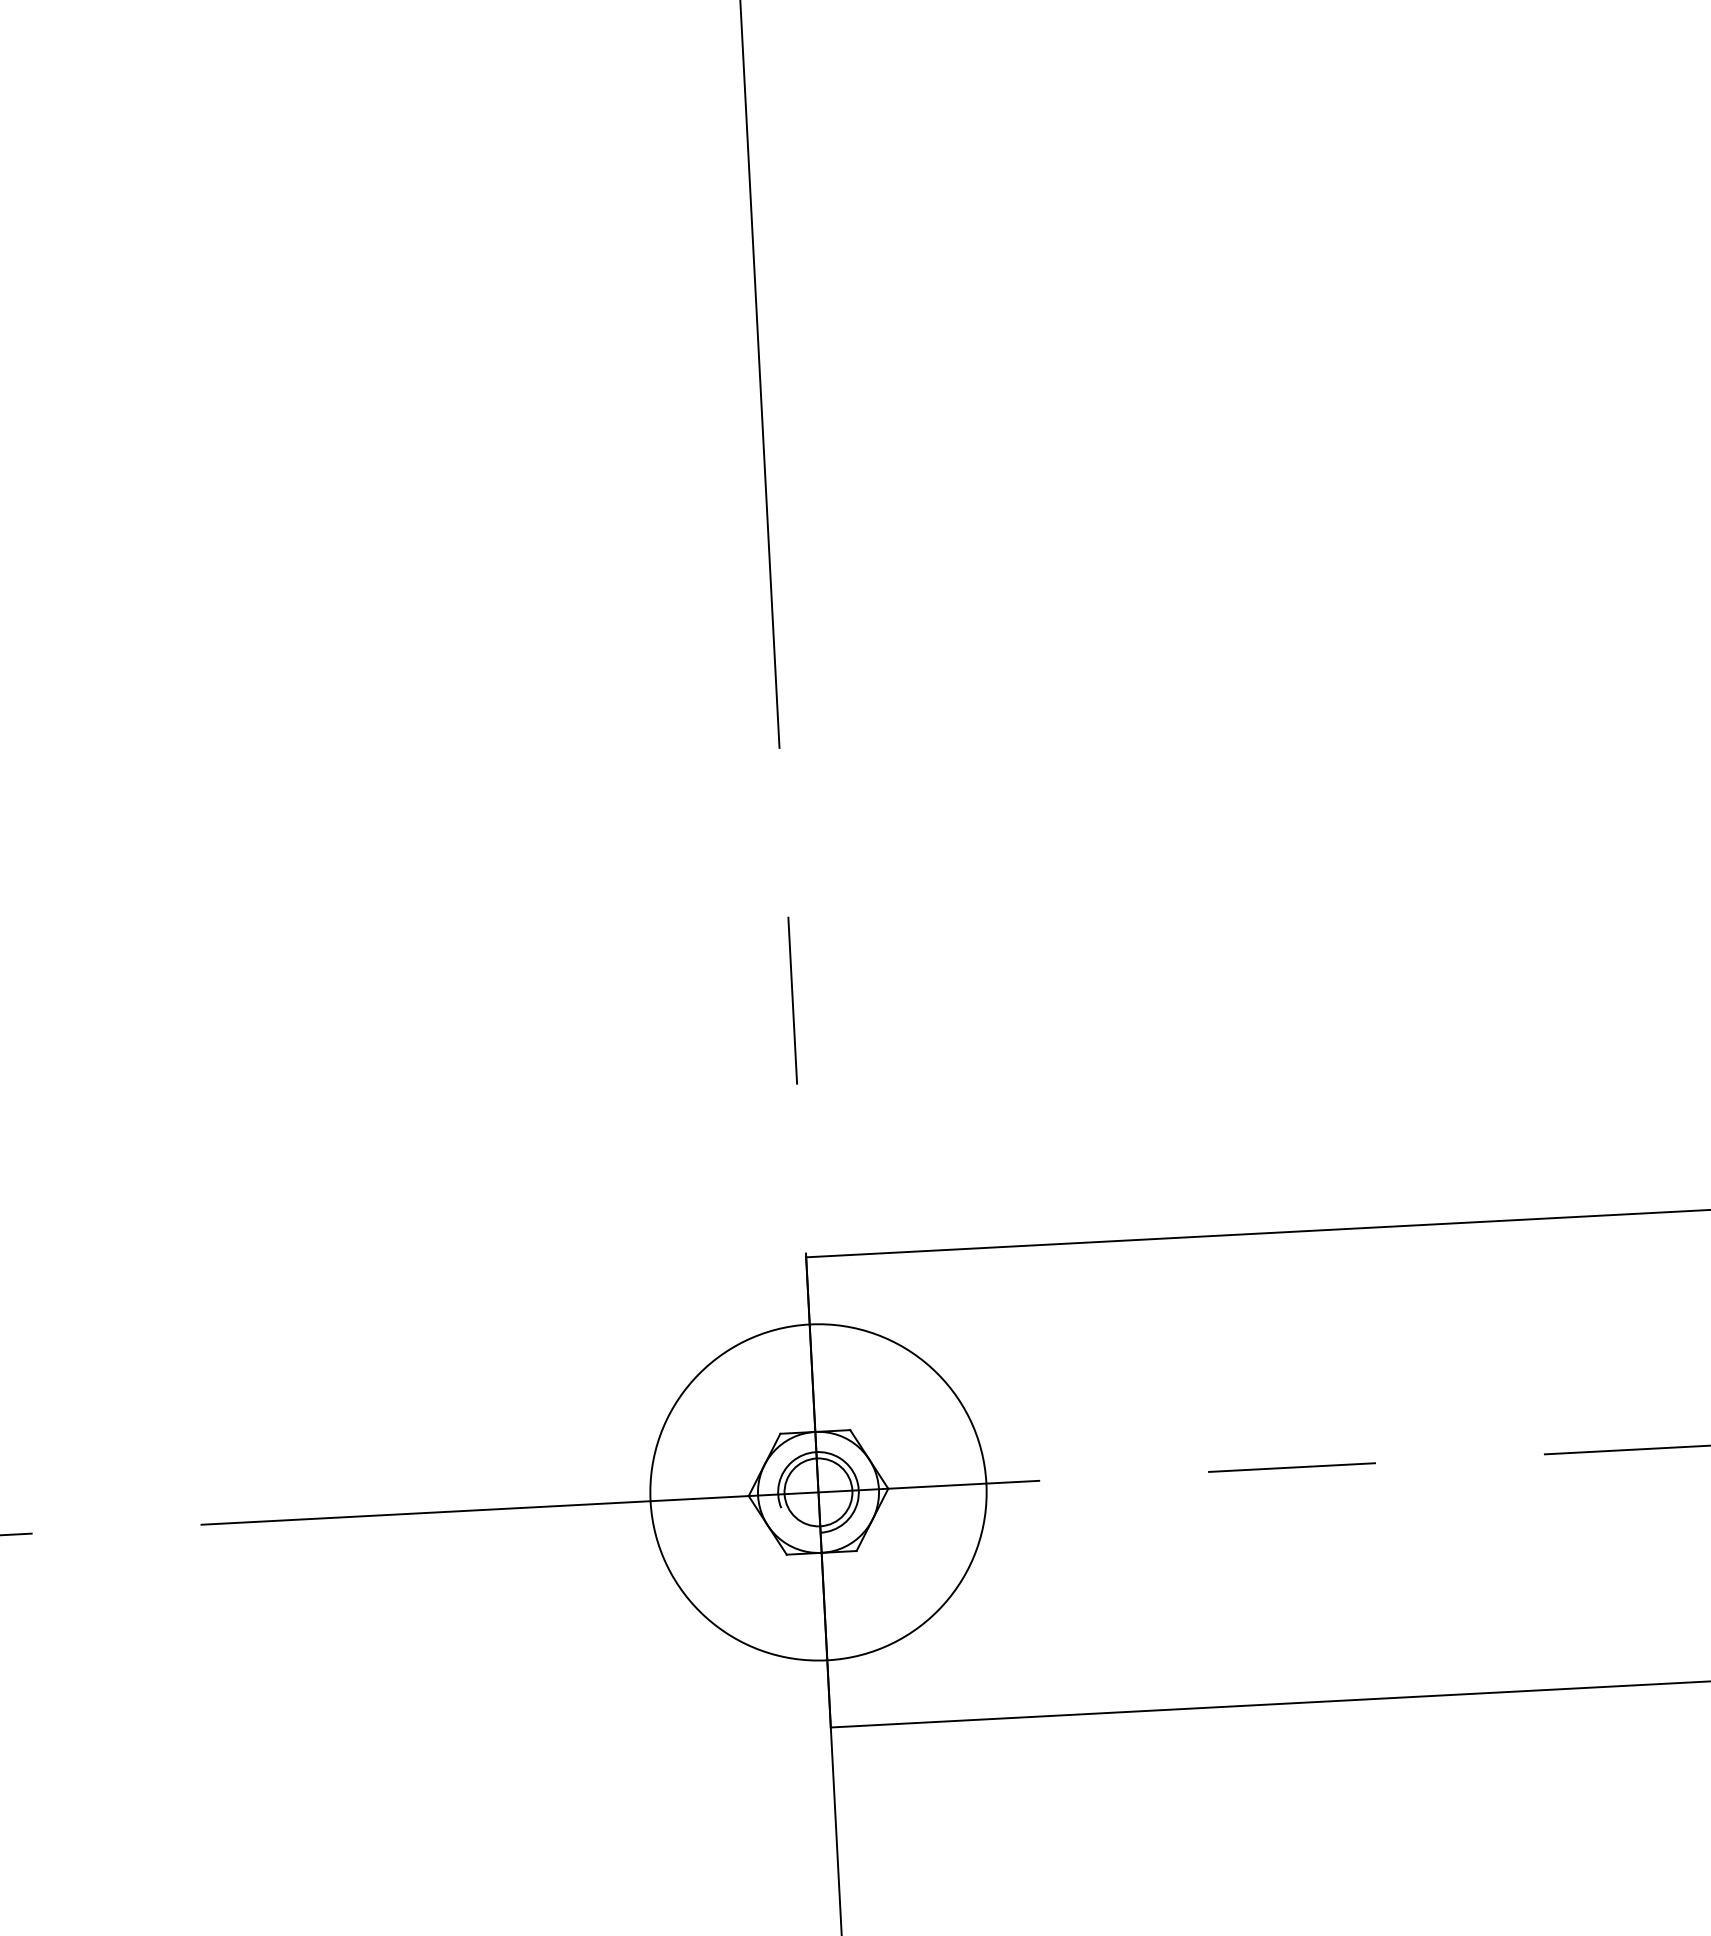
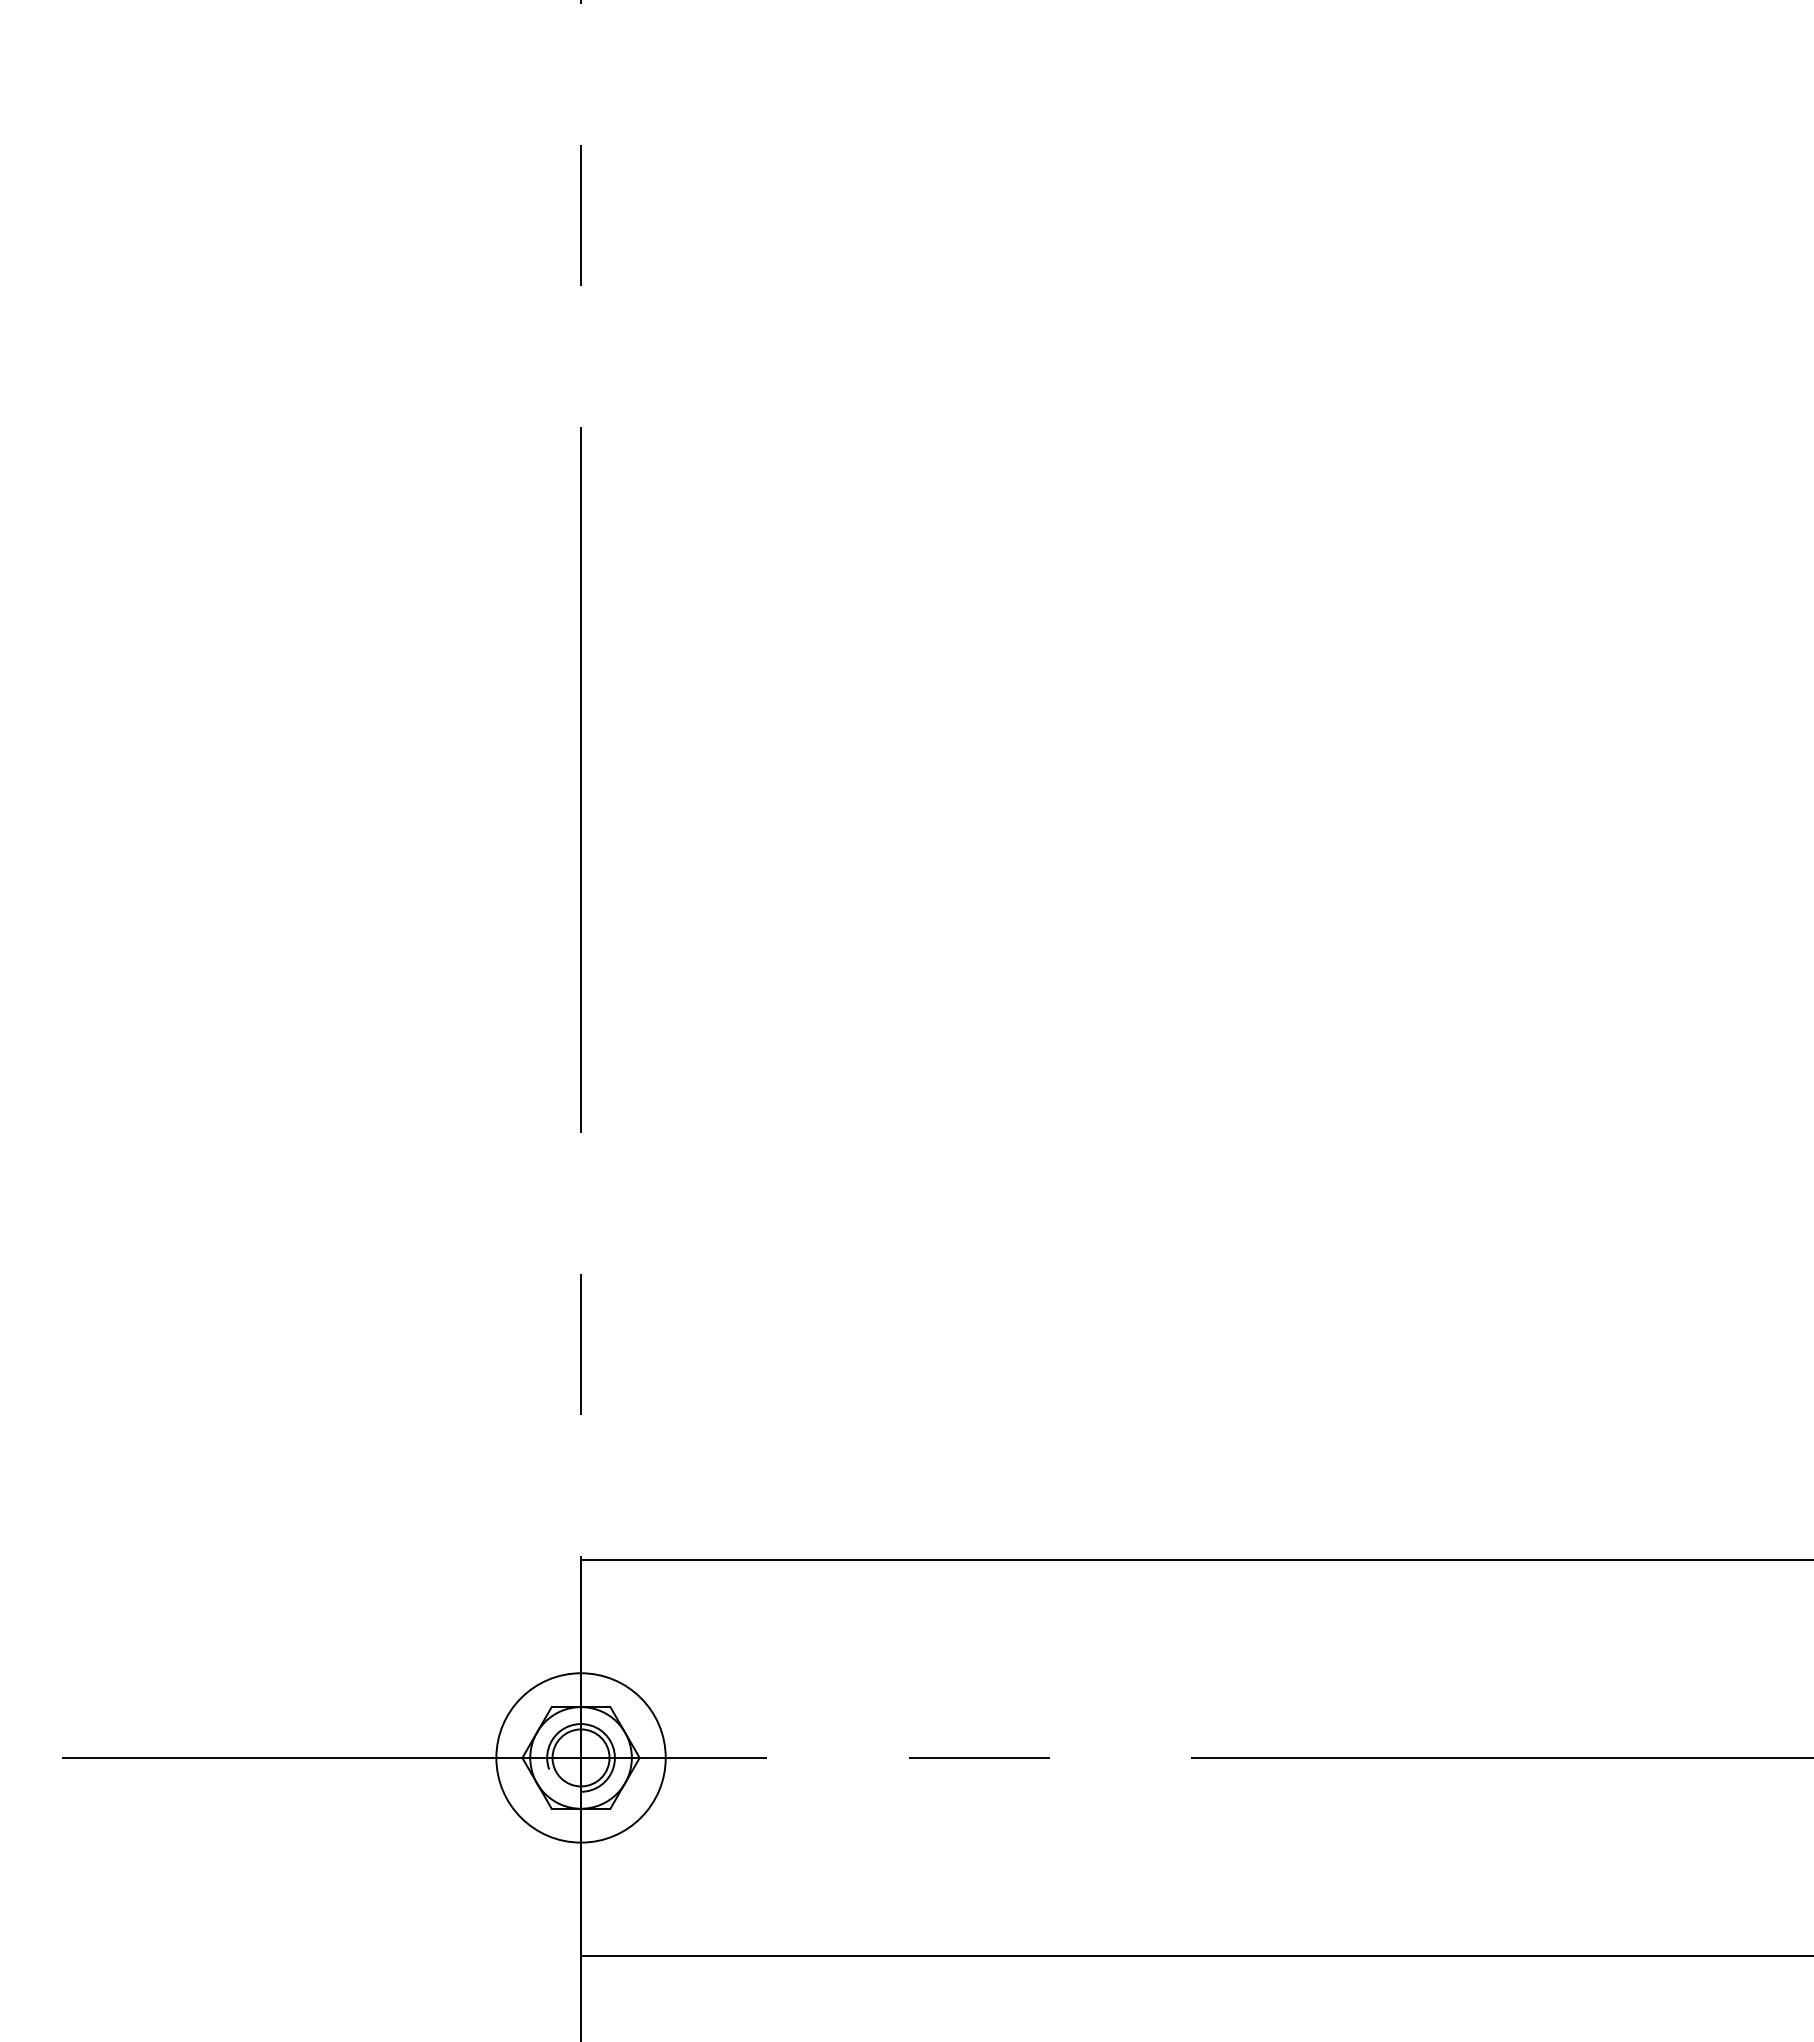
circle: (817, 1491) -> (580, 1757), size x0.6

